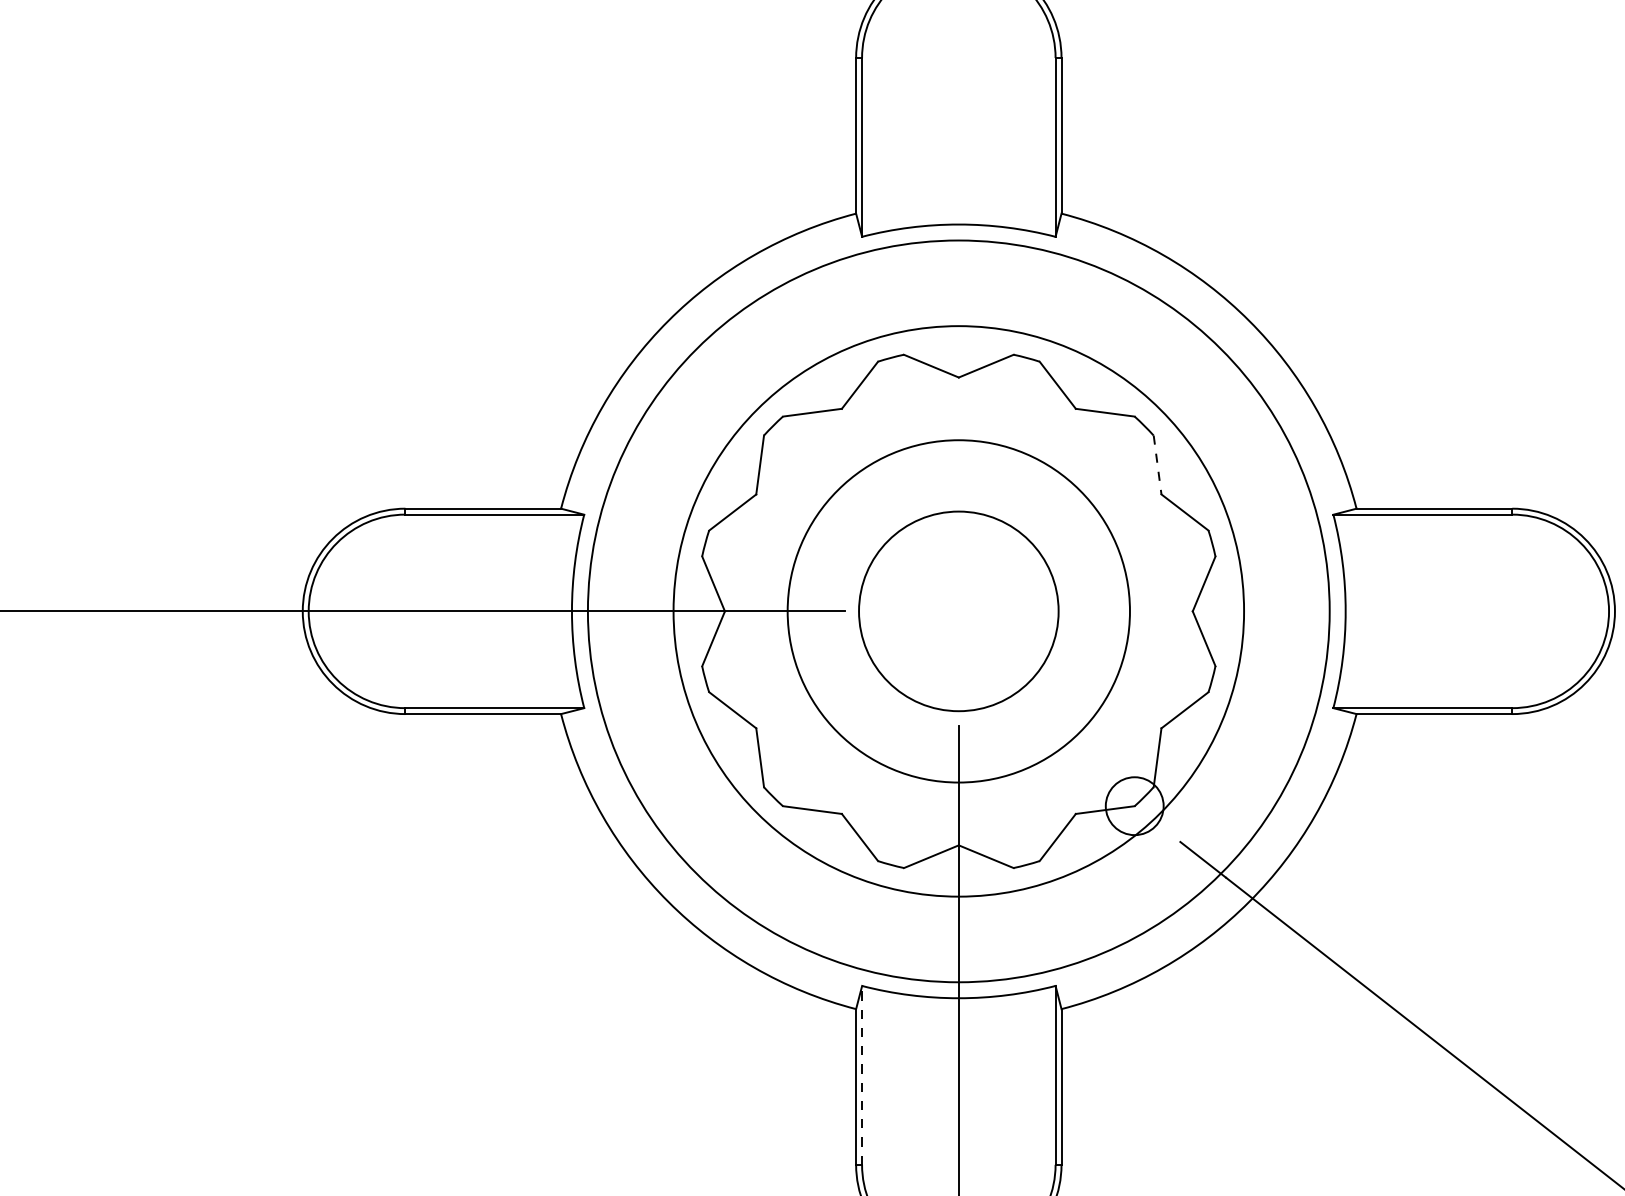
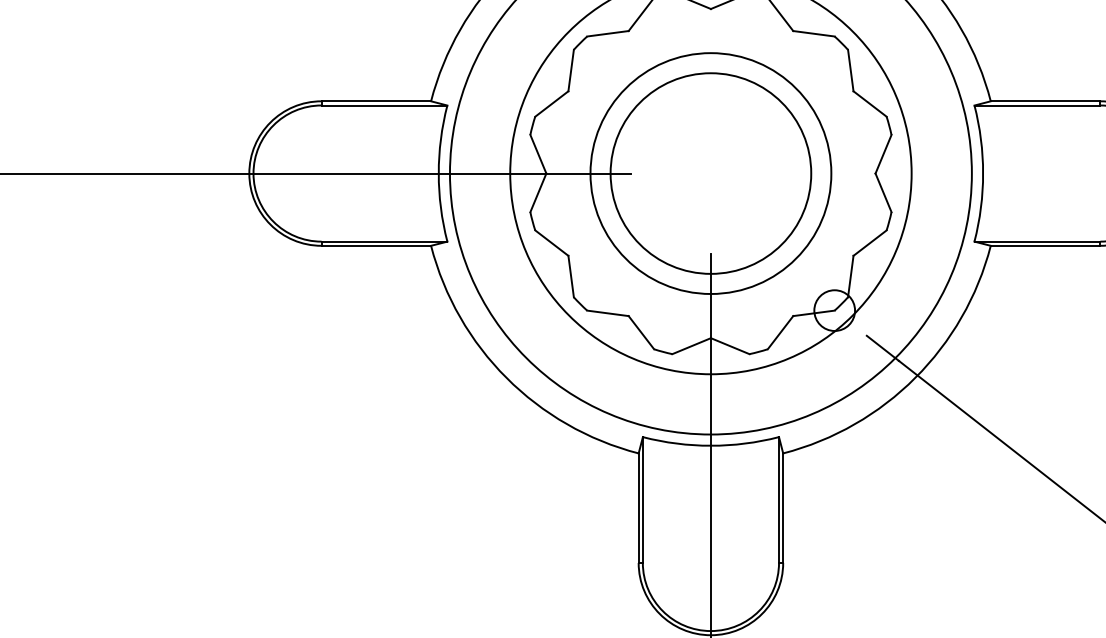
line: (1157, 465) -> (850, 70), dashed -> solid
circle: (958, 610) -> (710, 172), size x1.43
line: (862, 1074) -> (643, 499), dashed -> solid

